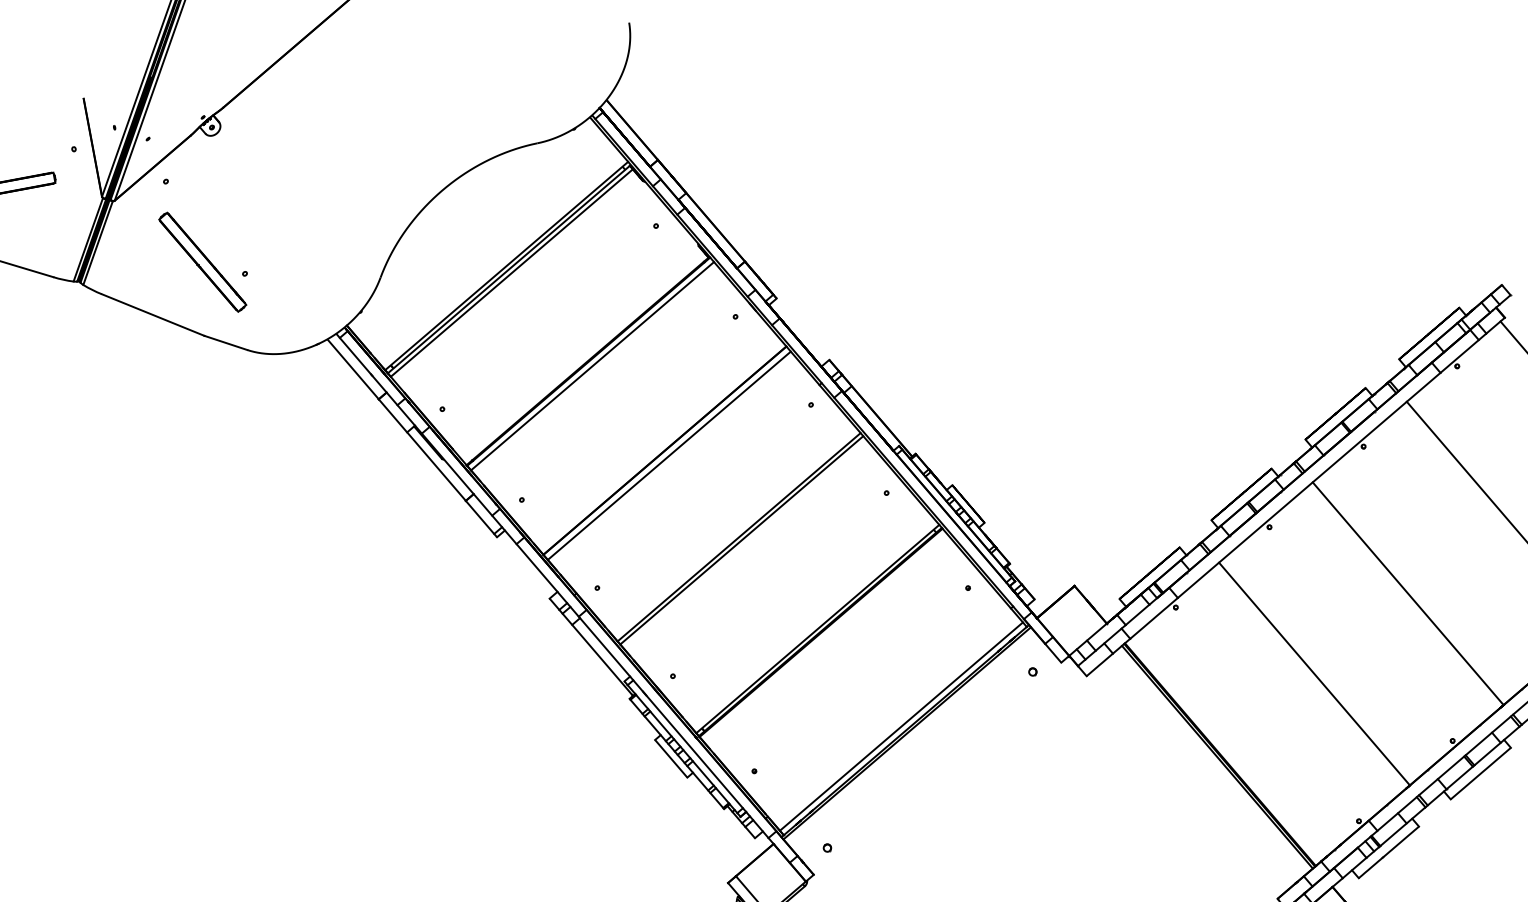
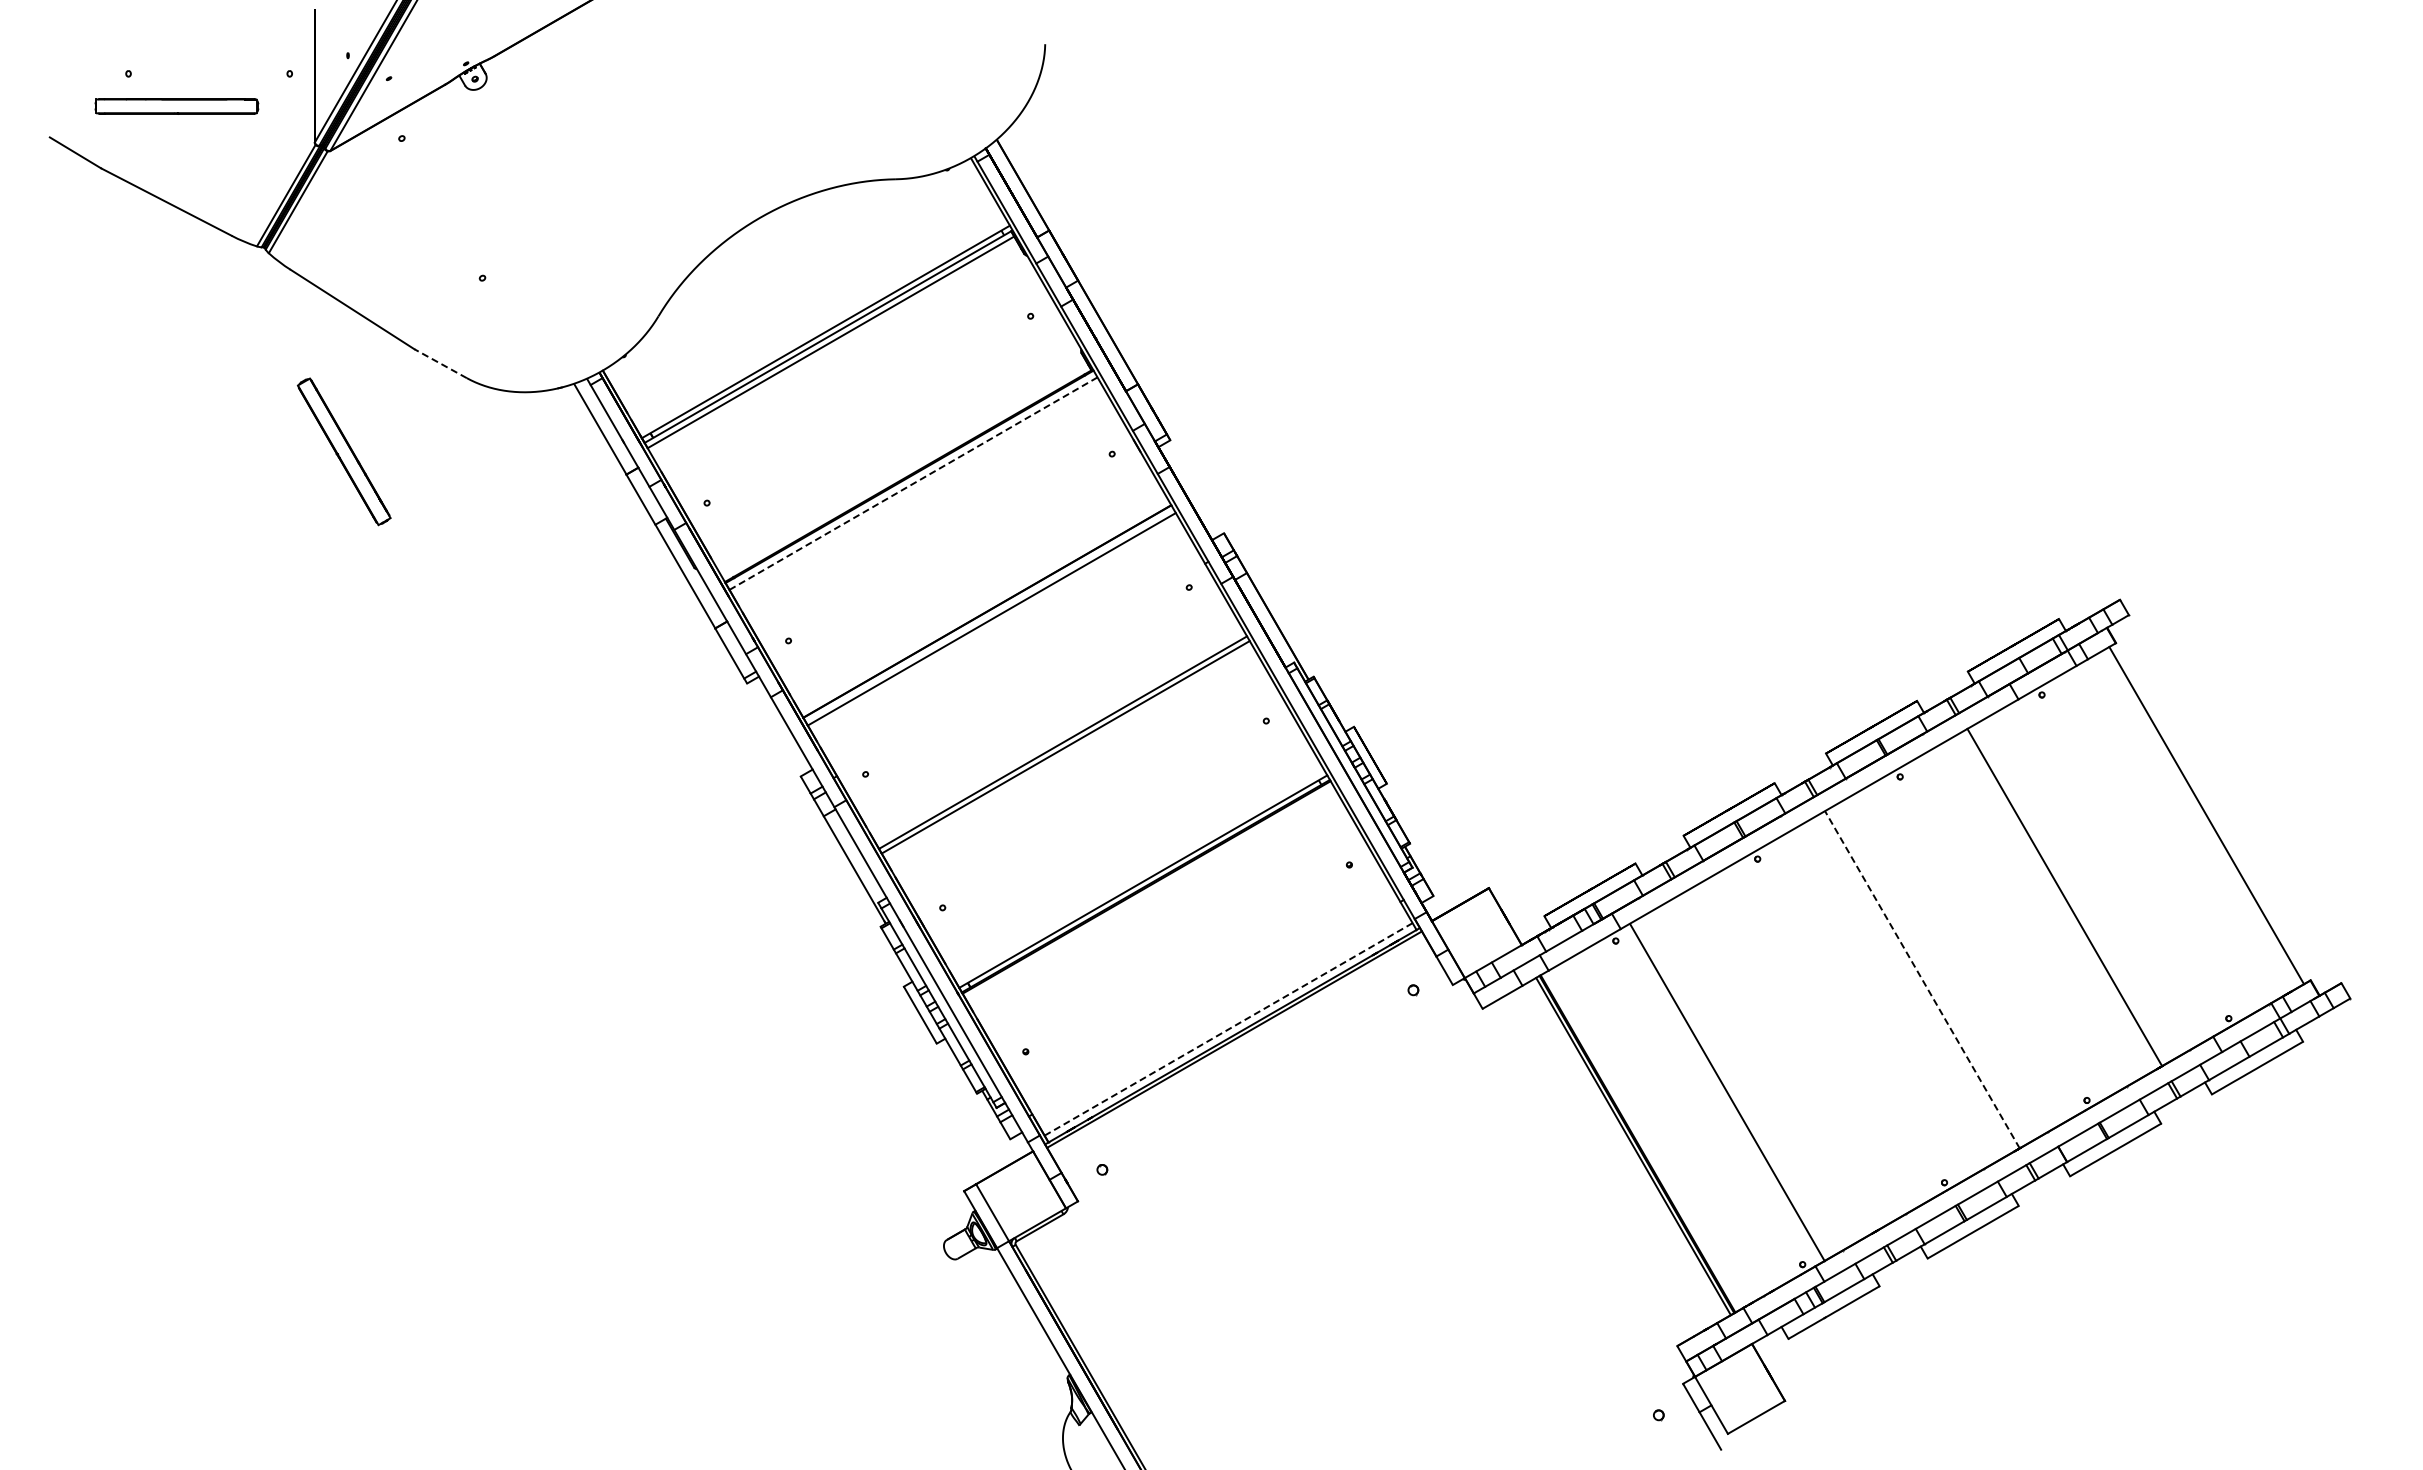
part: (202, 262) -> (343, 451), moved
line: (225, 342) -> (440, 363), solid -> dashed
line: (592, 366) -> (913, 483), solid -> dashed
line: (1408, 593) -> (1922, 979), solid -> dashed
line: (1314, 673) -> (1727, 1092), moved
line: (902, 726) -> (1229, 1029), solid -> dashed

